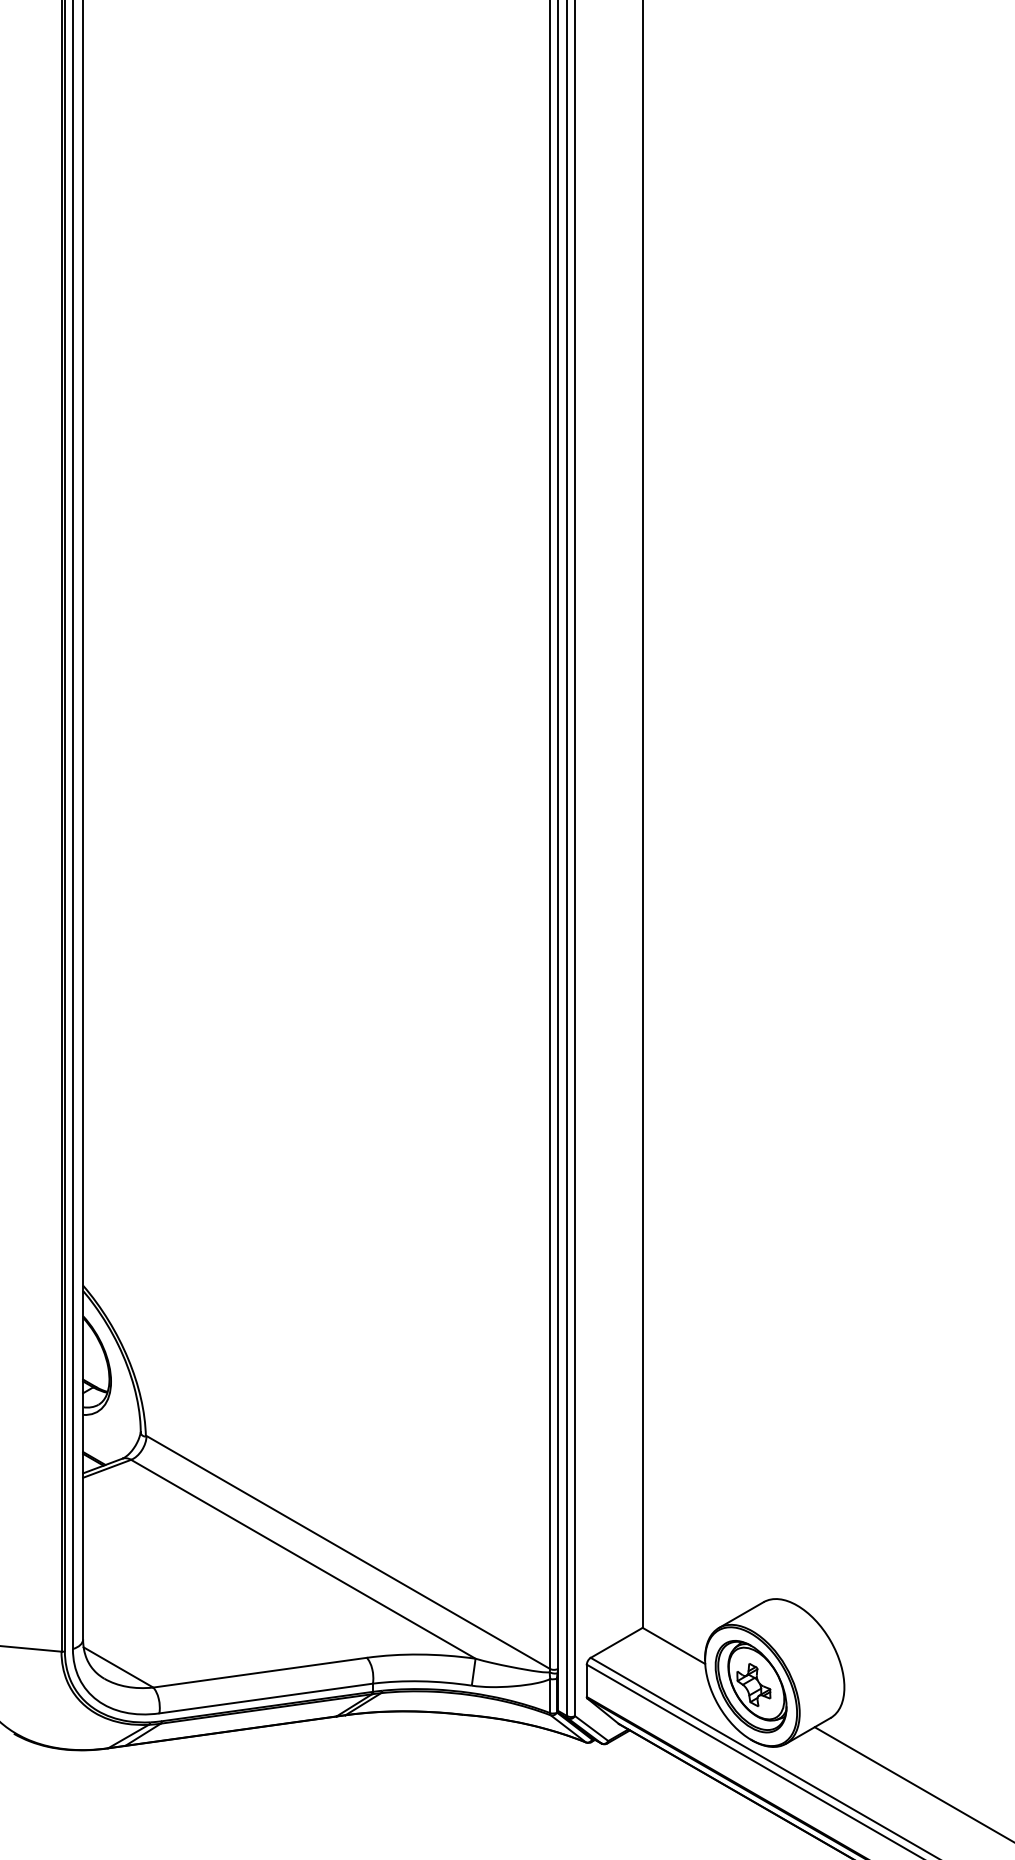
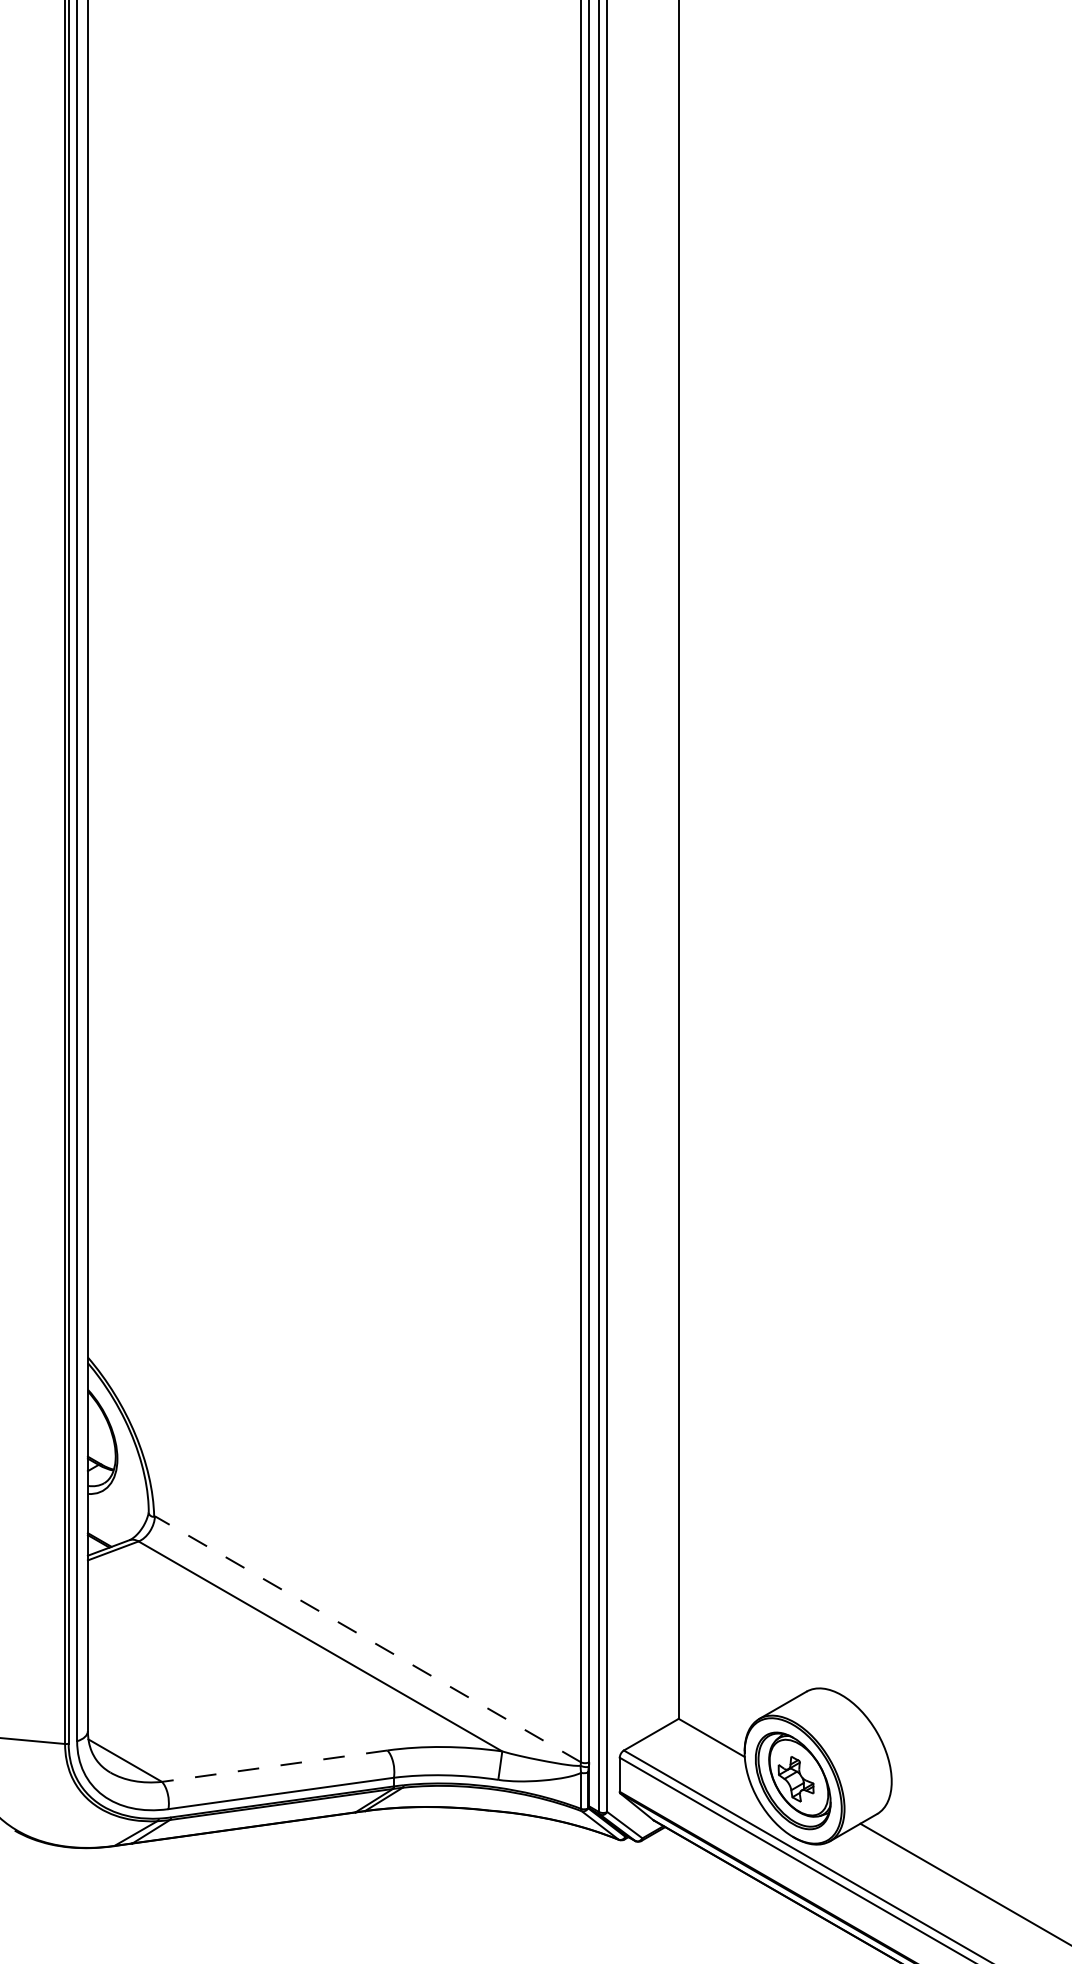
line: (347, 1552) -> (367, 1639), solid -> dashed
line: (259, 1672) -> (274, 1766), solid -> dashed

